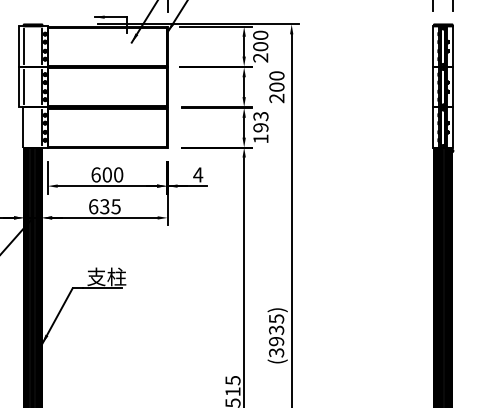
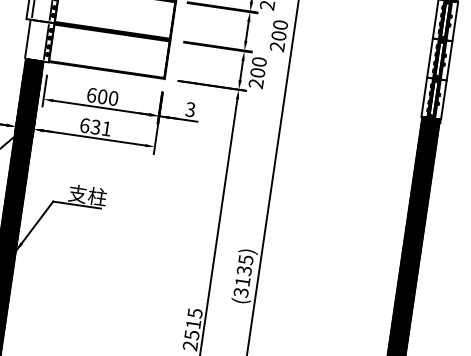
text: (260, 127) -> (257, 72), 193 -> 200
text: (198, 174) -> (190, 109), 4 -> 3
text: (115, 206) -> (106, 128), 635 -> 631
text: (276, 341) -> (242, 281), (3935) -> (3135)

